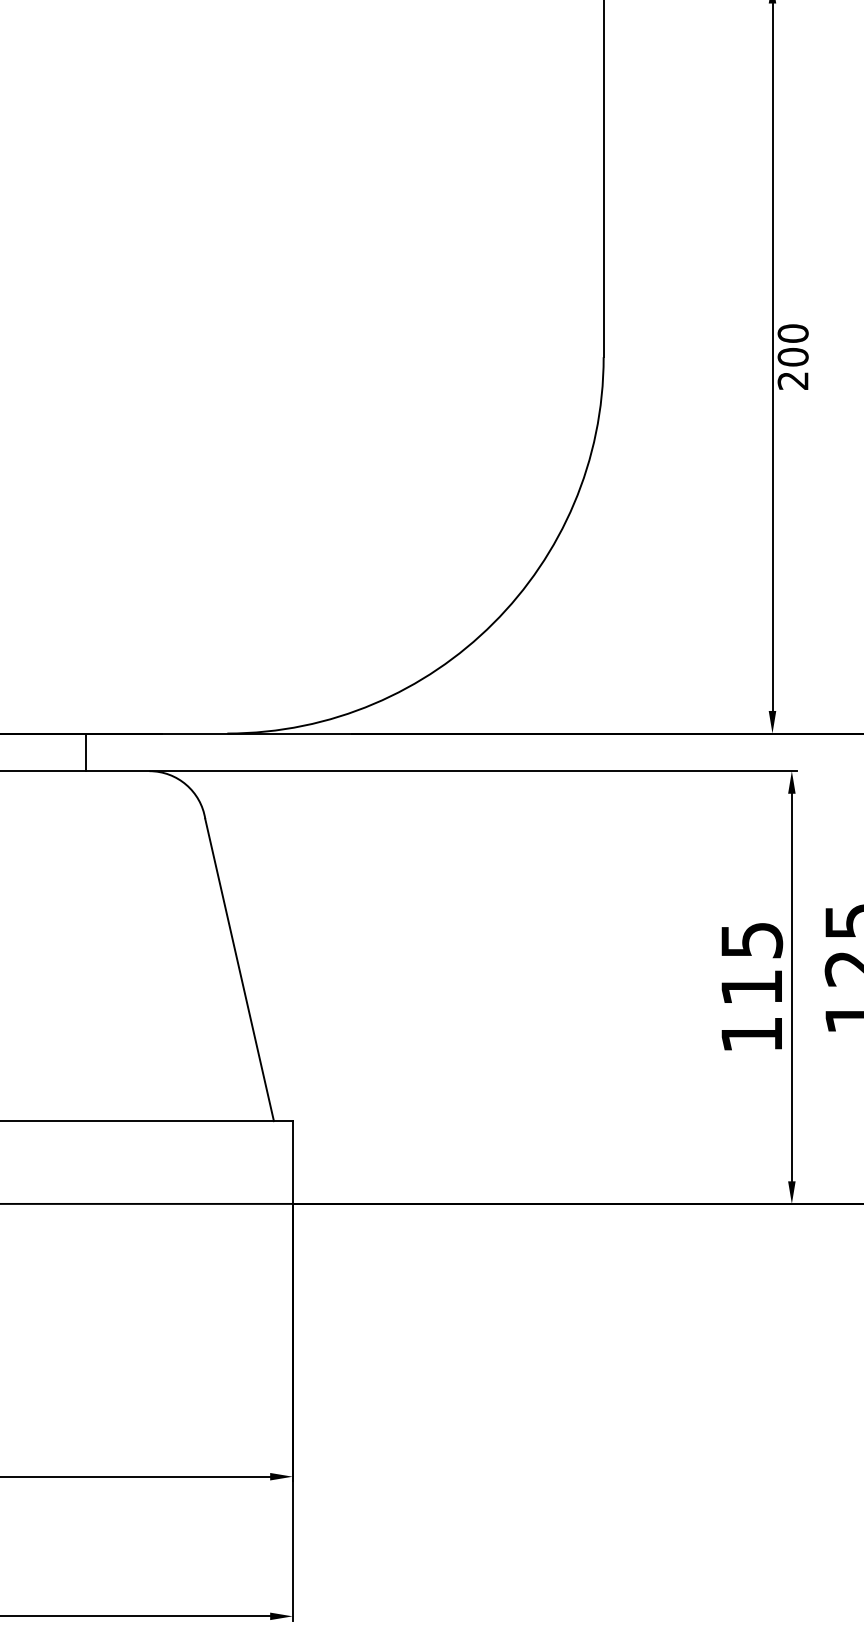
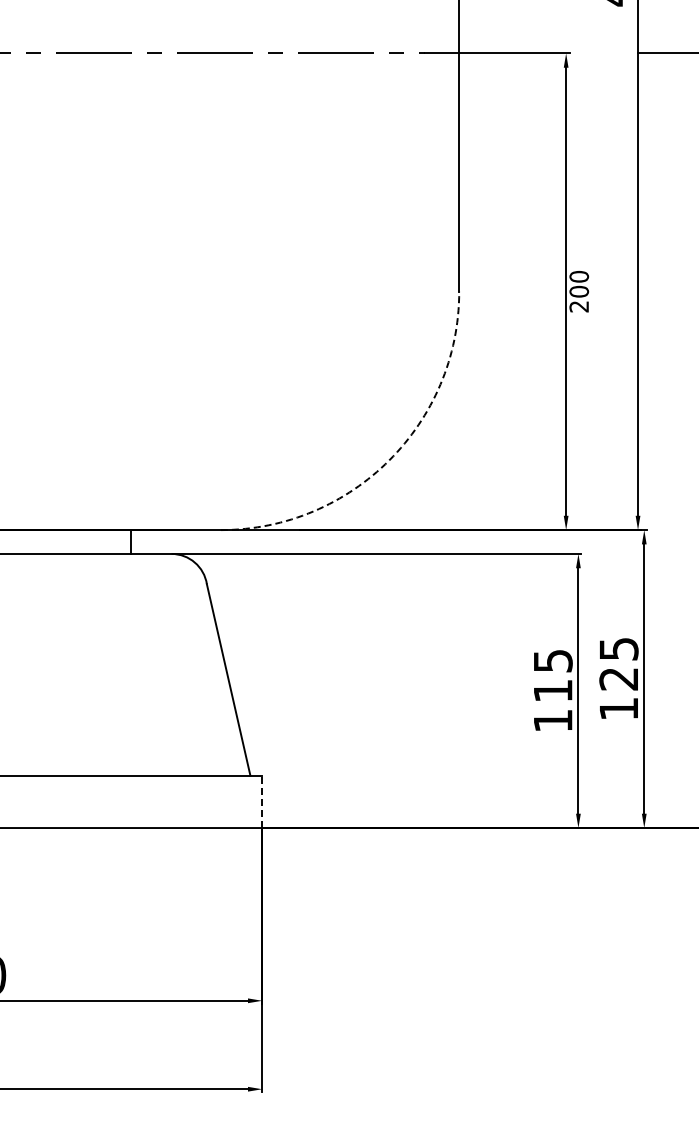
arc: (493, 623) -> (389, 460), solid -> dashed
line: (293, 1162) -> (262, 801), solid -> dashed

